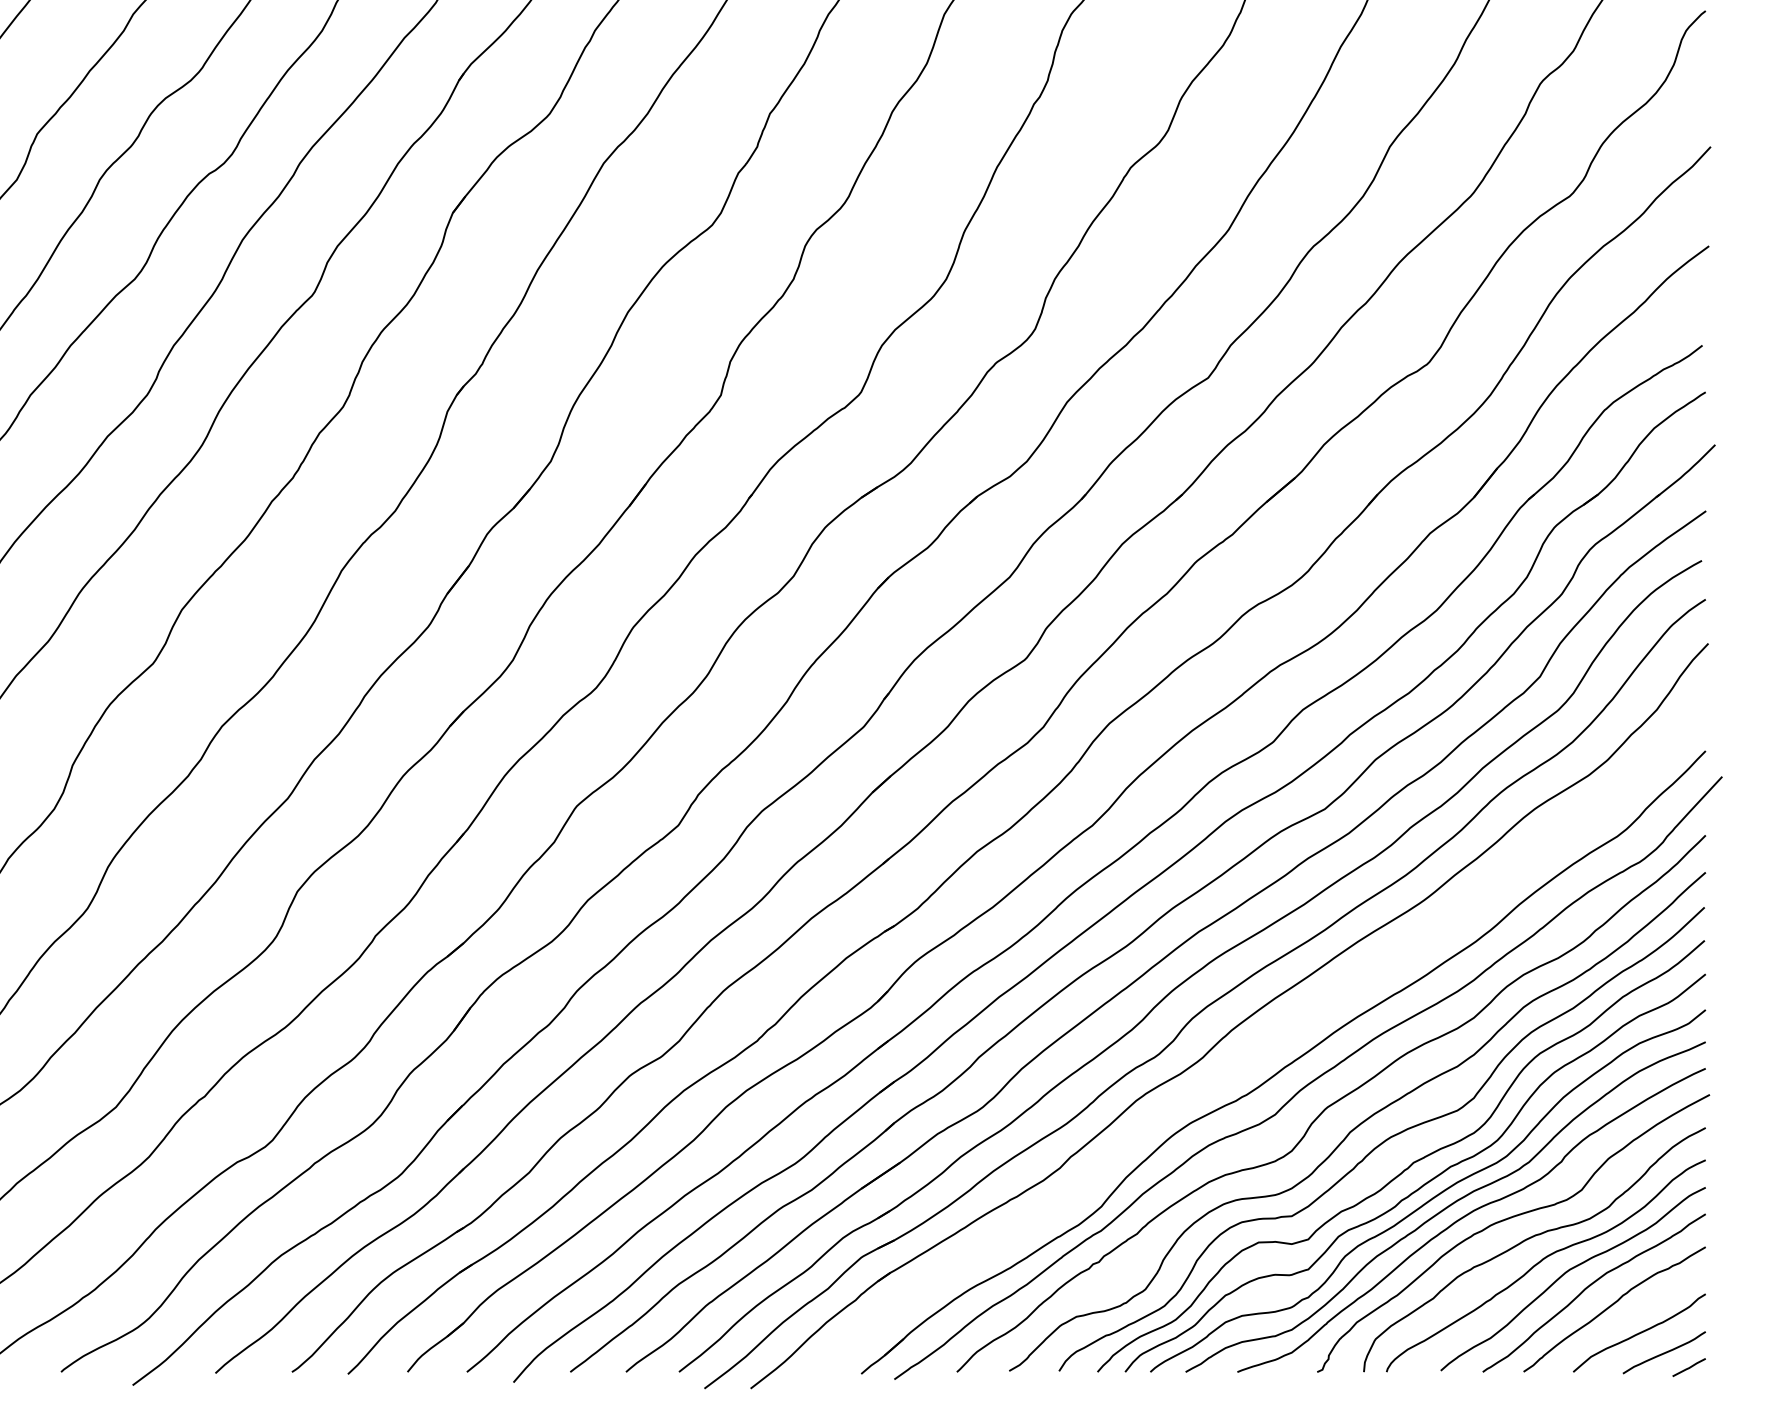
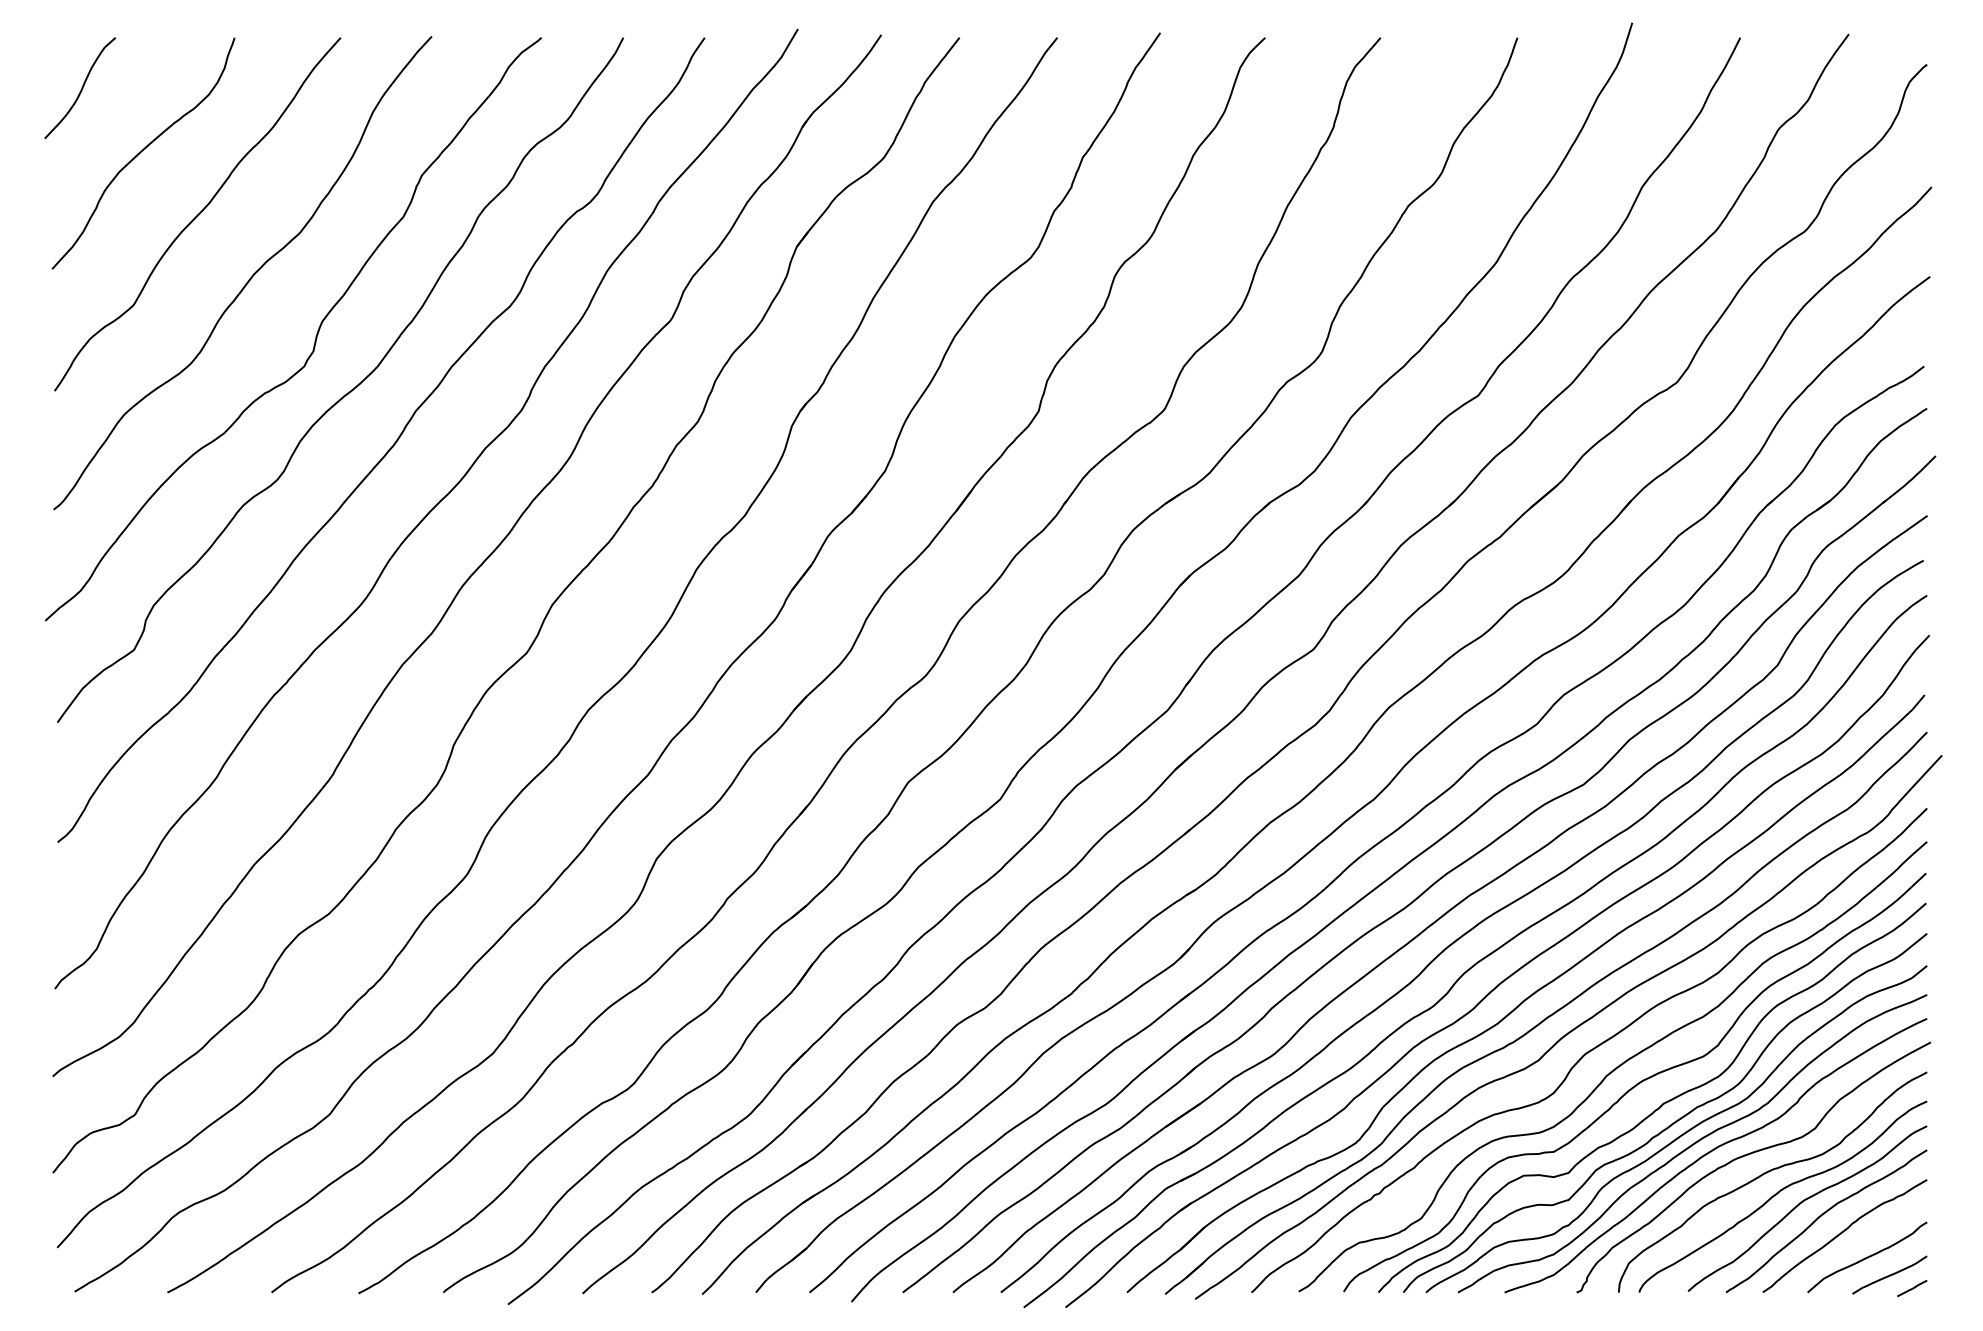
part: (1260, 1040) -> (1525, 993), added

